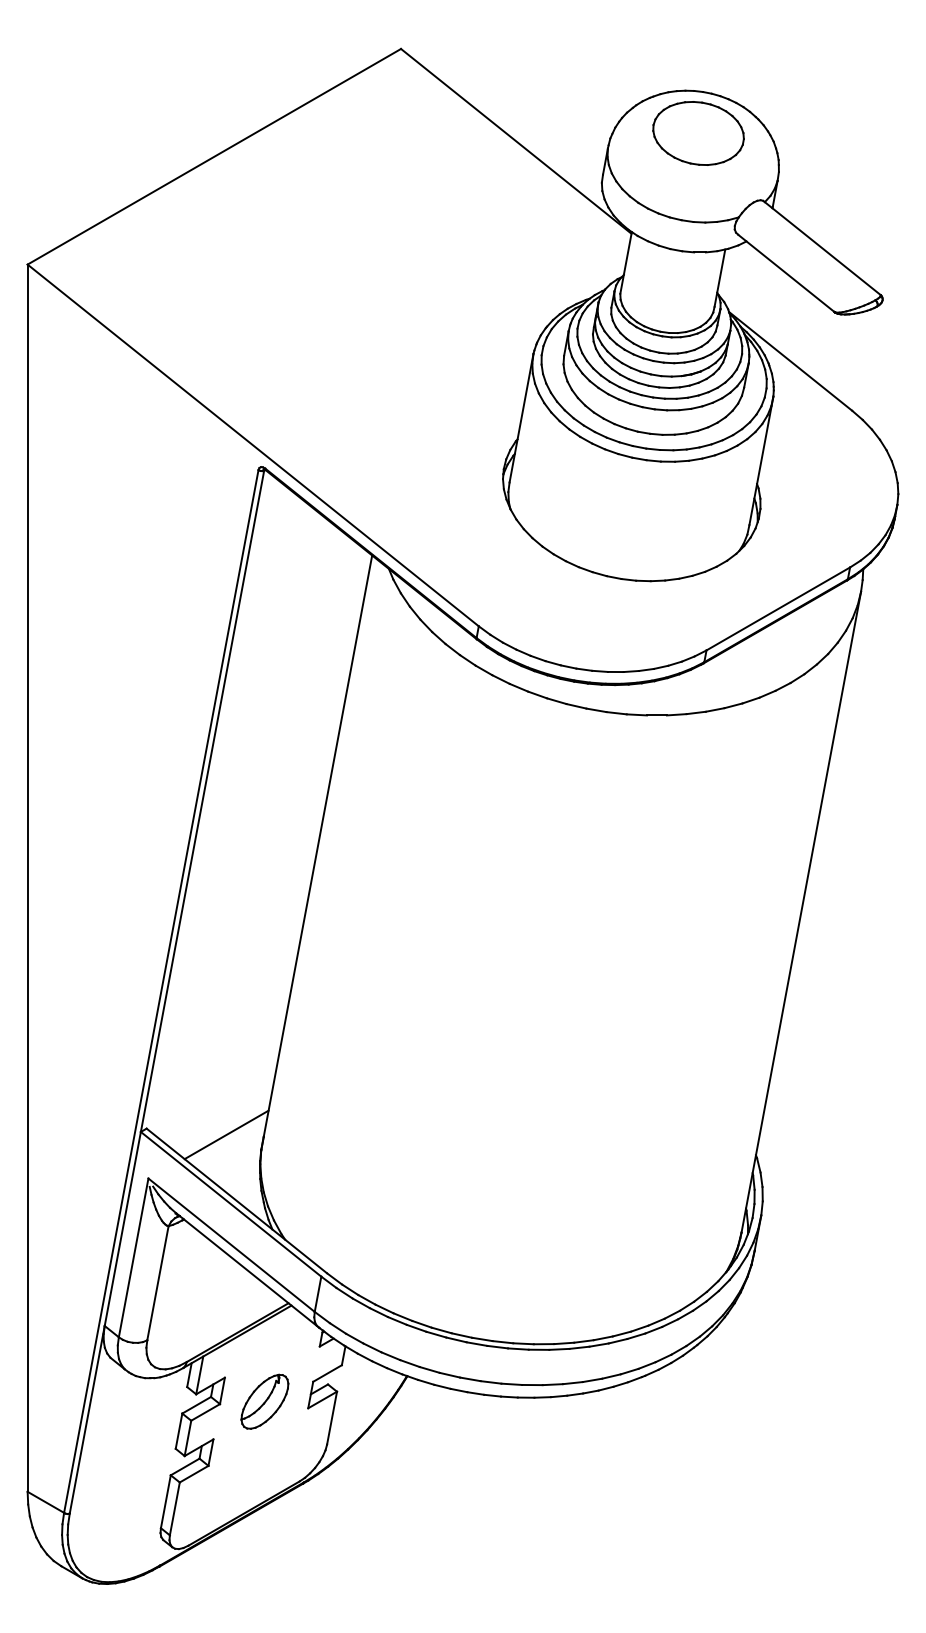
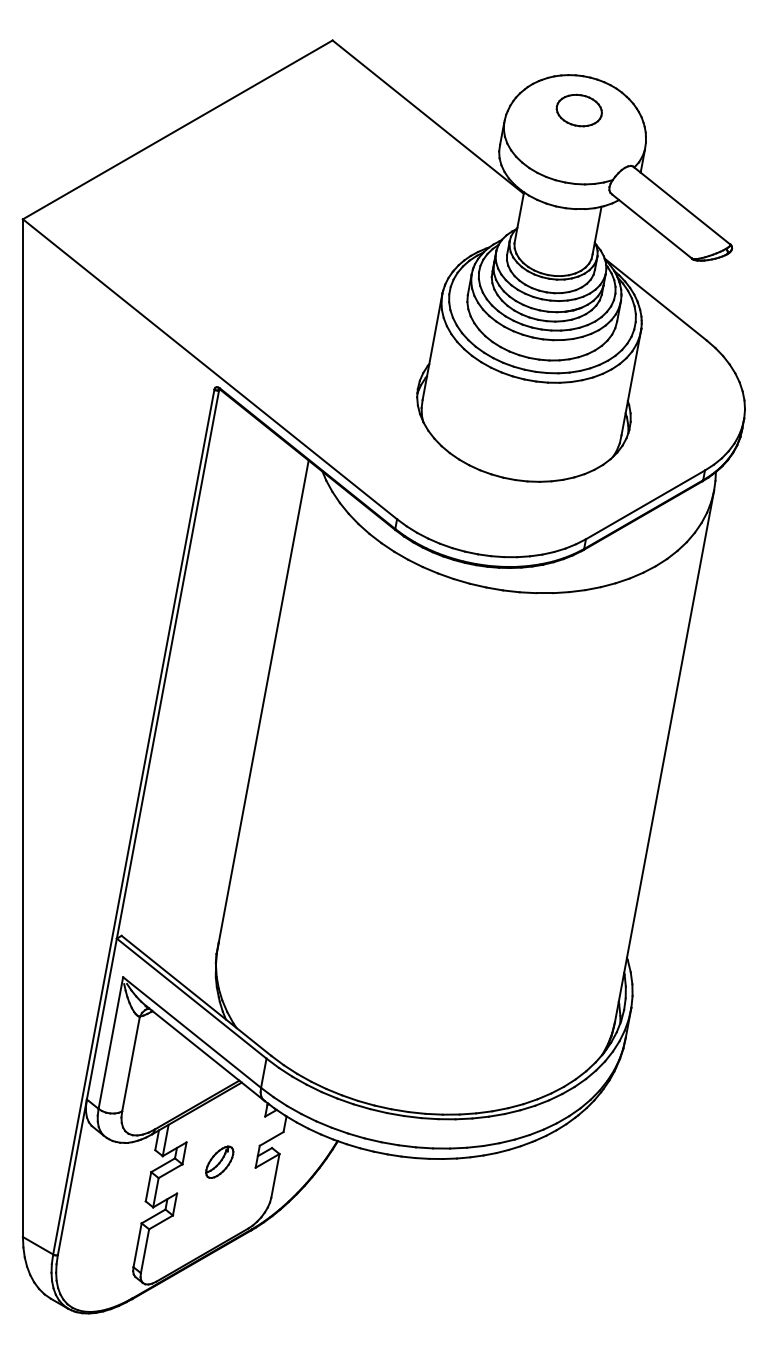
part: (698, 133) -> (579, 110), size x0.6
line: (226, 1134) -> (187, 940), removed
part: (264, 1401) -> (219, 1162), size x0.7

